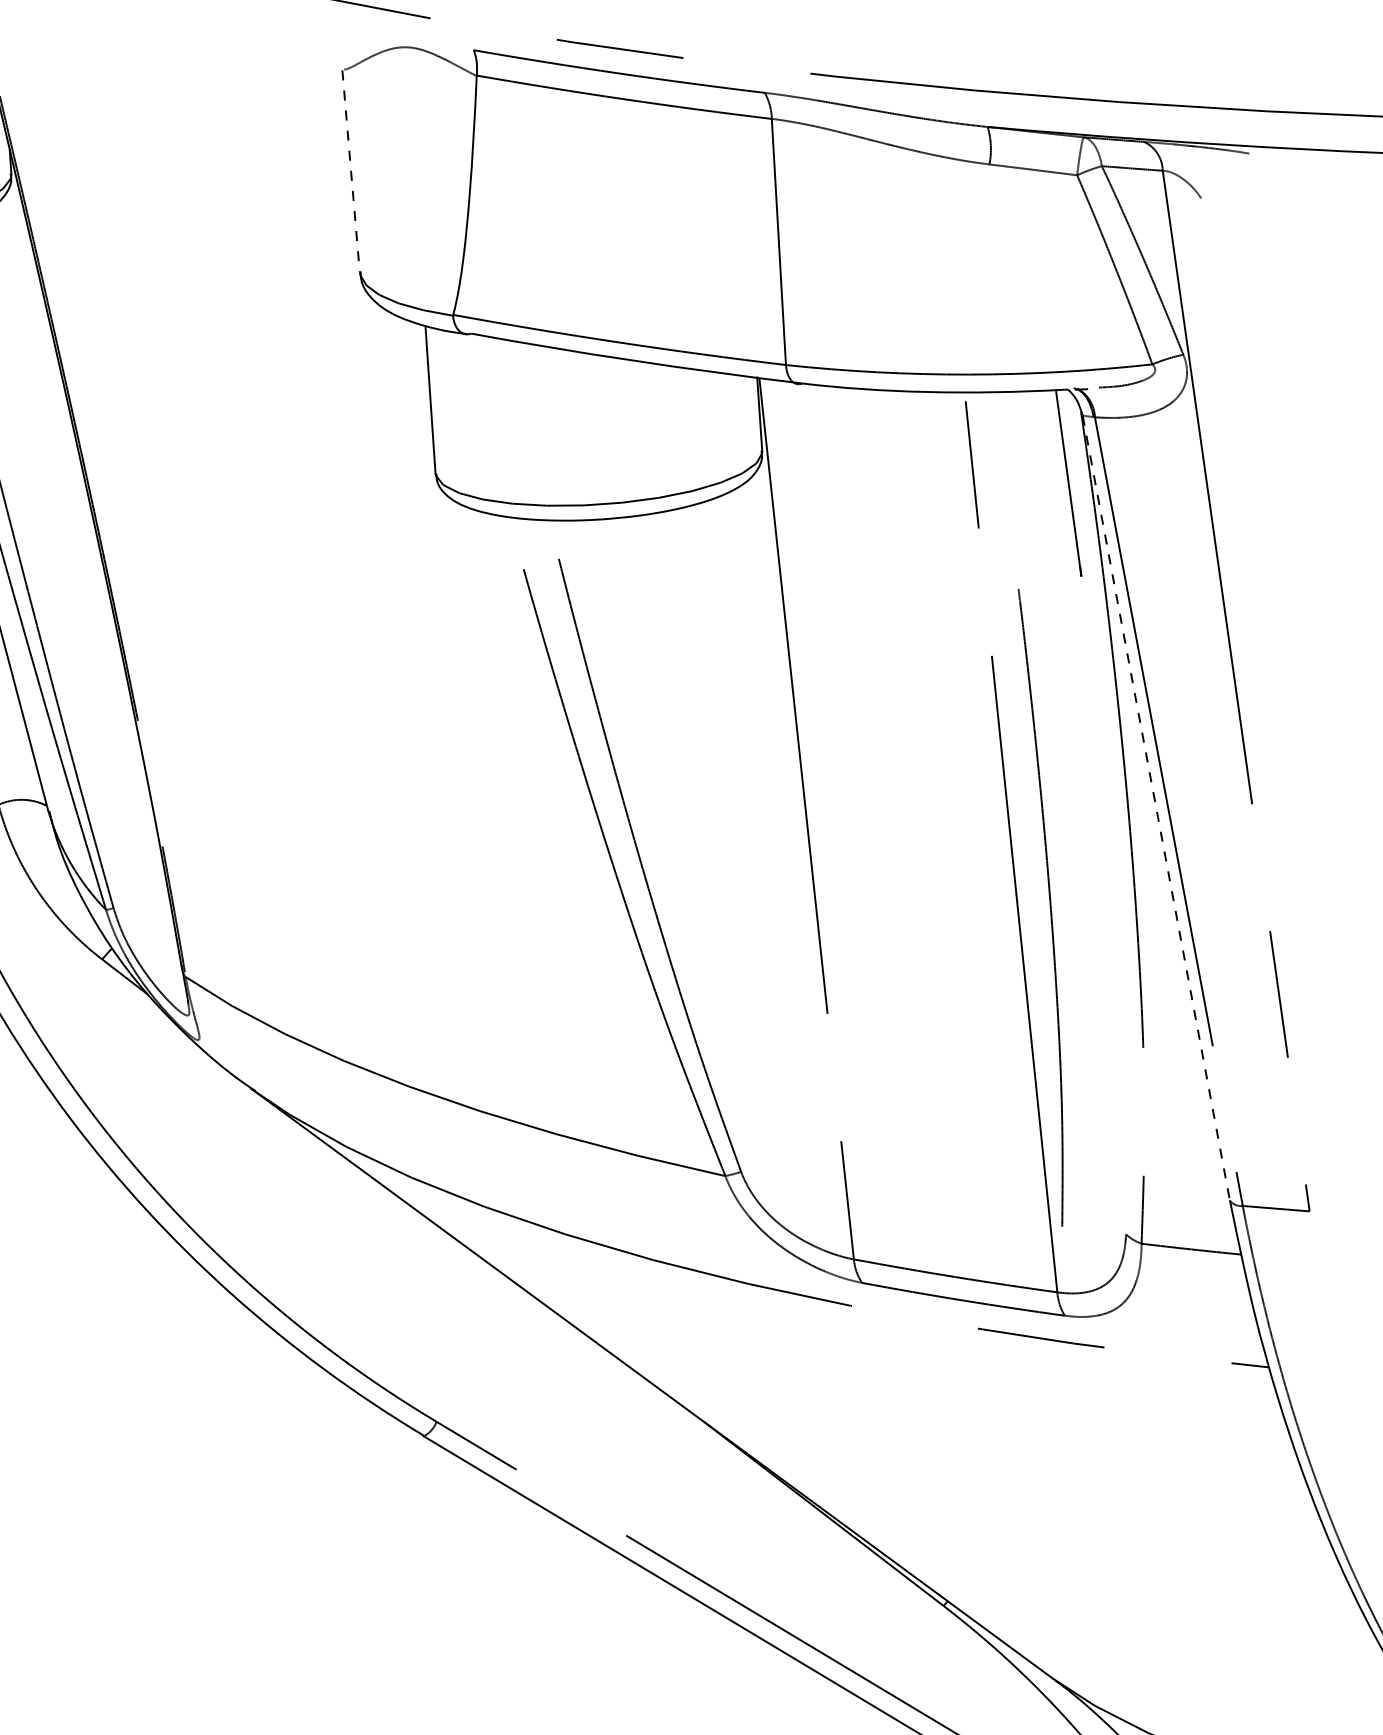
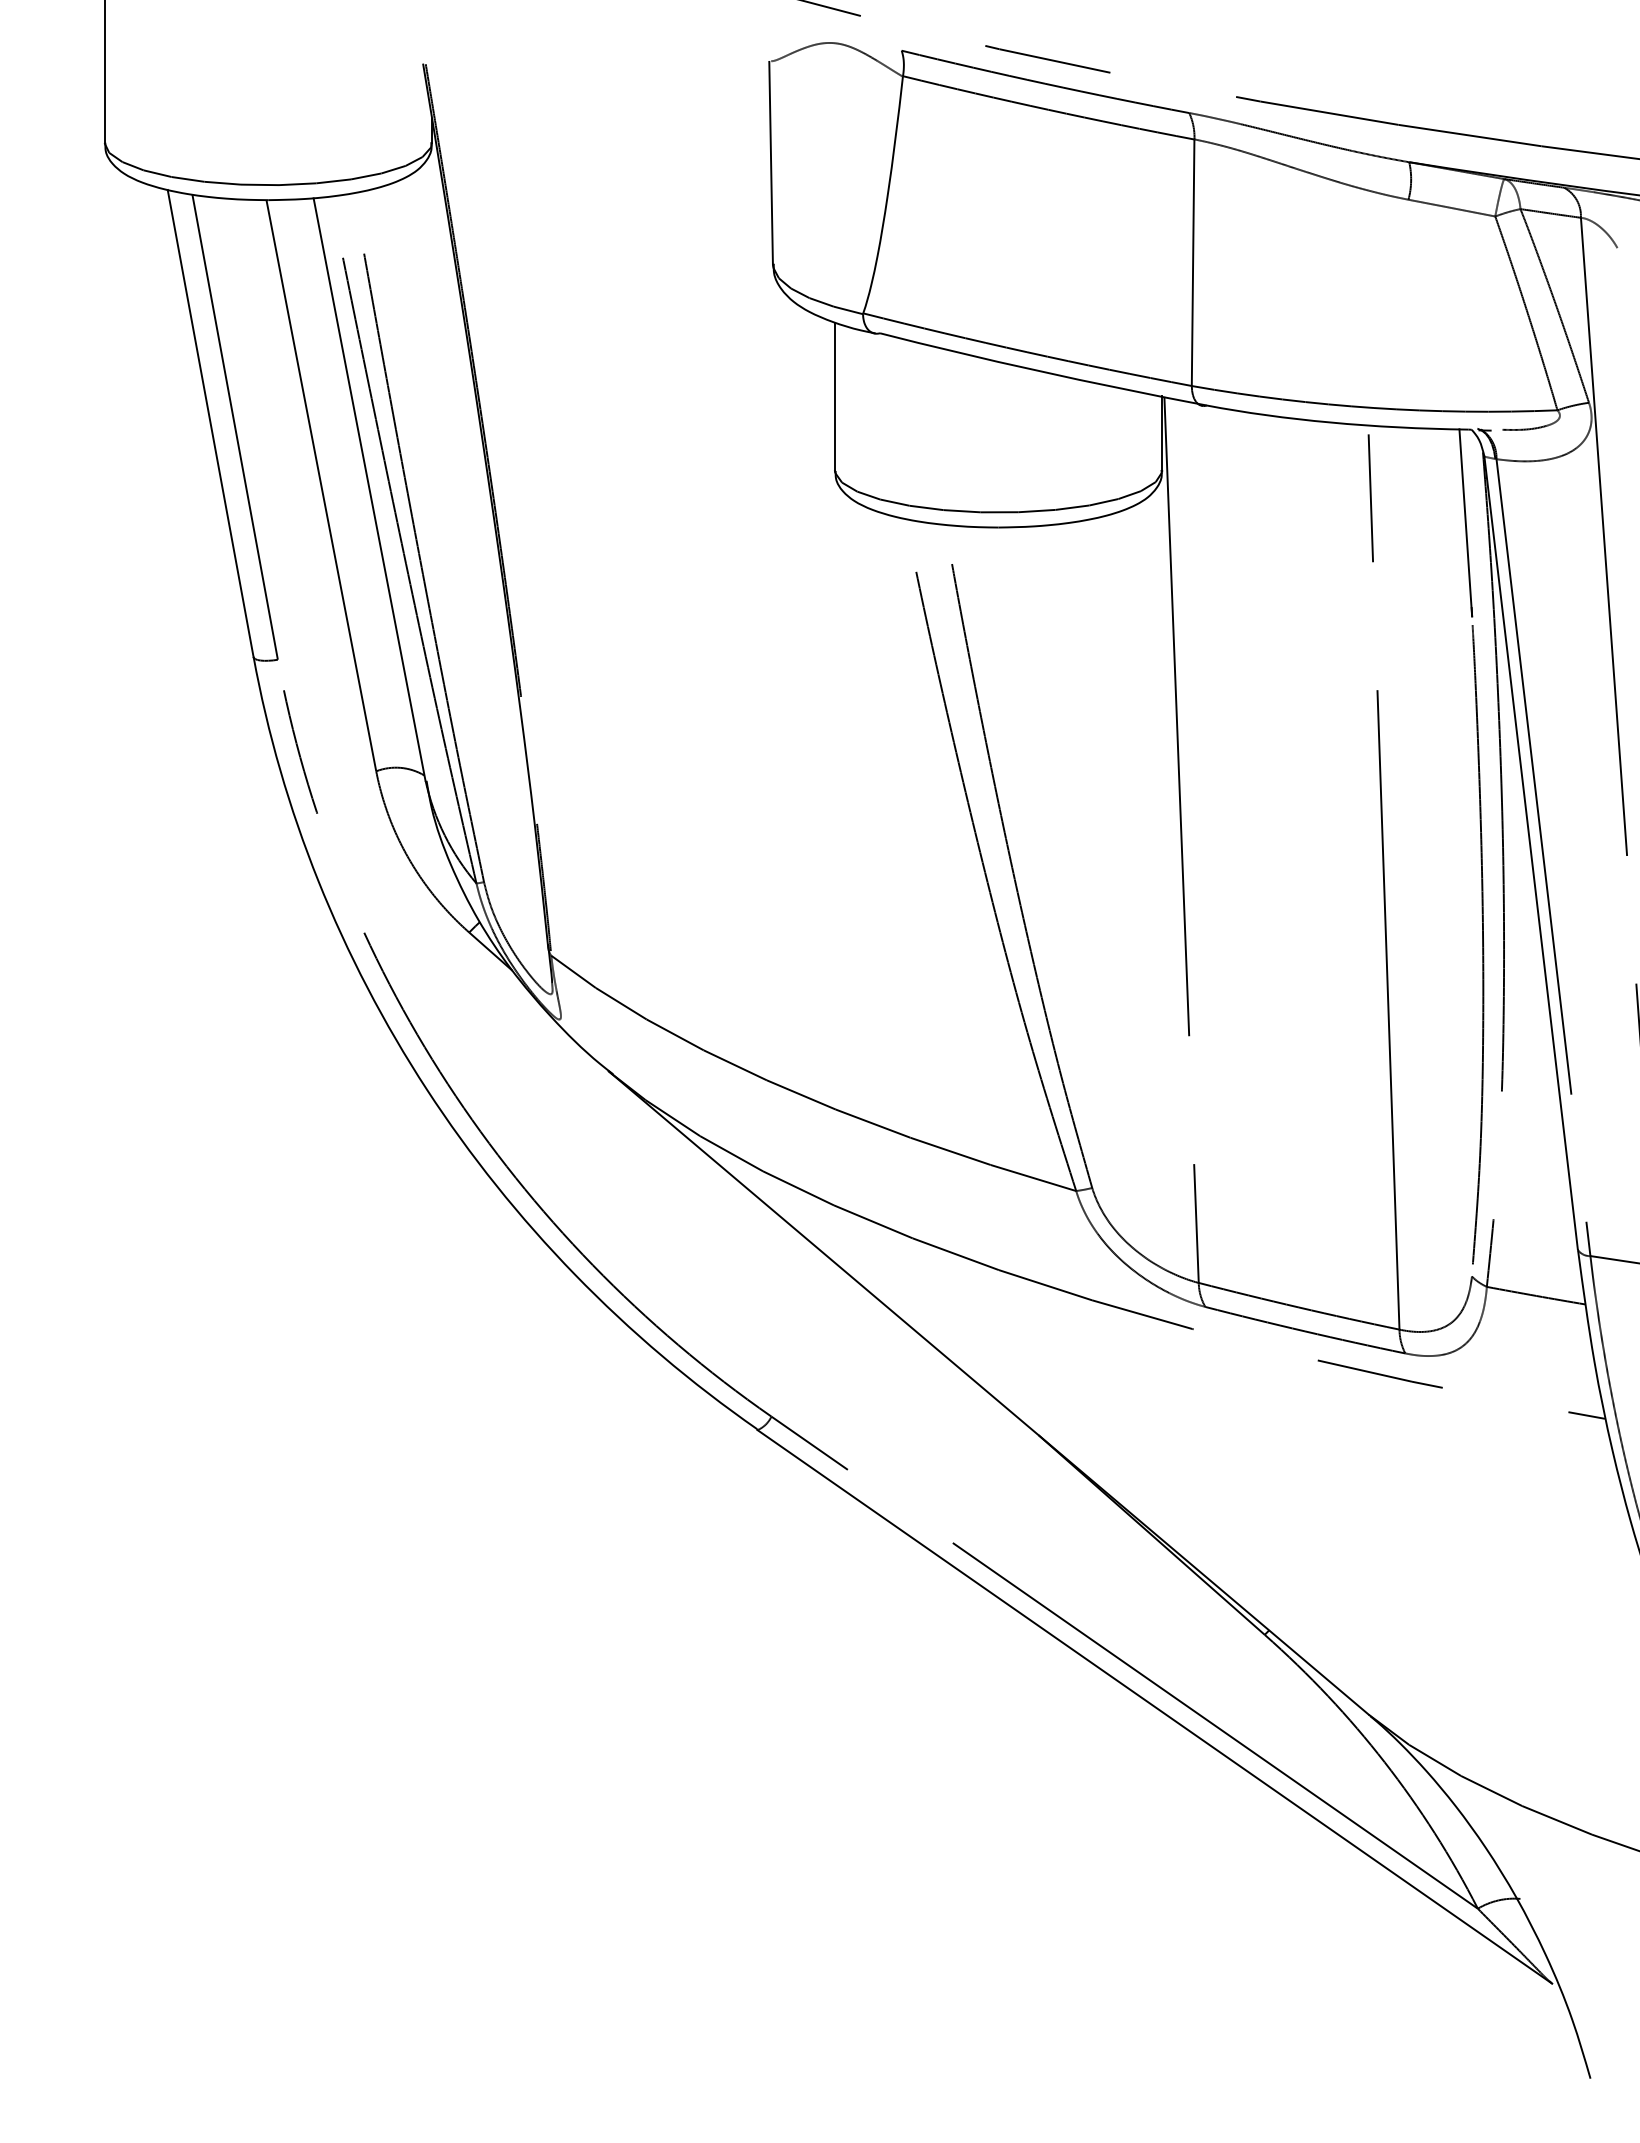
line: (351, 171) -> (771, 163), dashed -> solid
line: (1156, 808) -> (1531, 853), dashed -> solid
curve: (1050, 906) -> (1482, 944), moved

